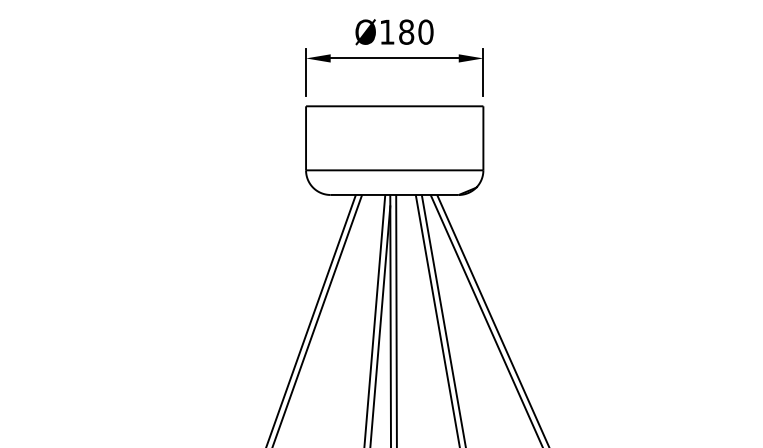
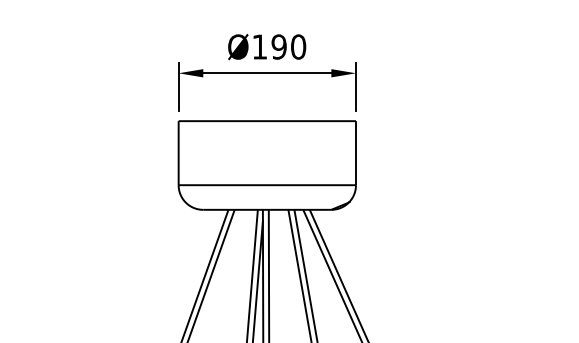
text: (406, 31) -> (279, 46), Ø180 -> Ø190

